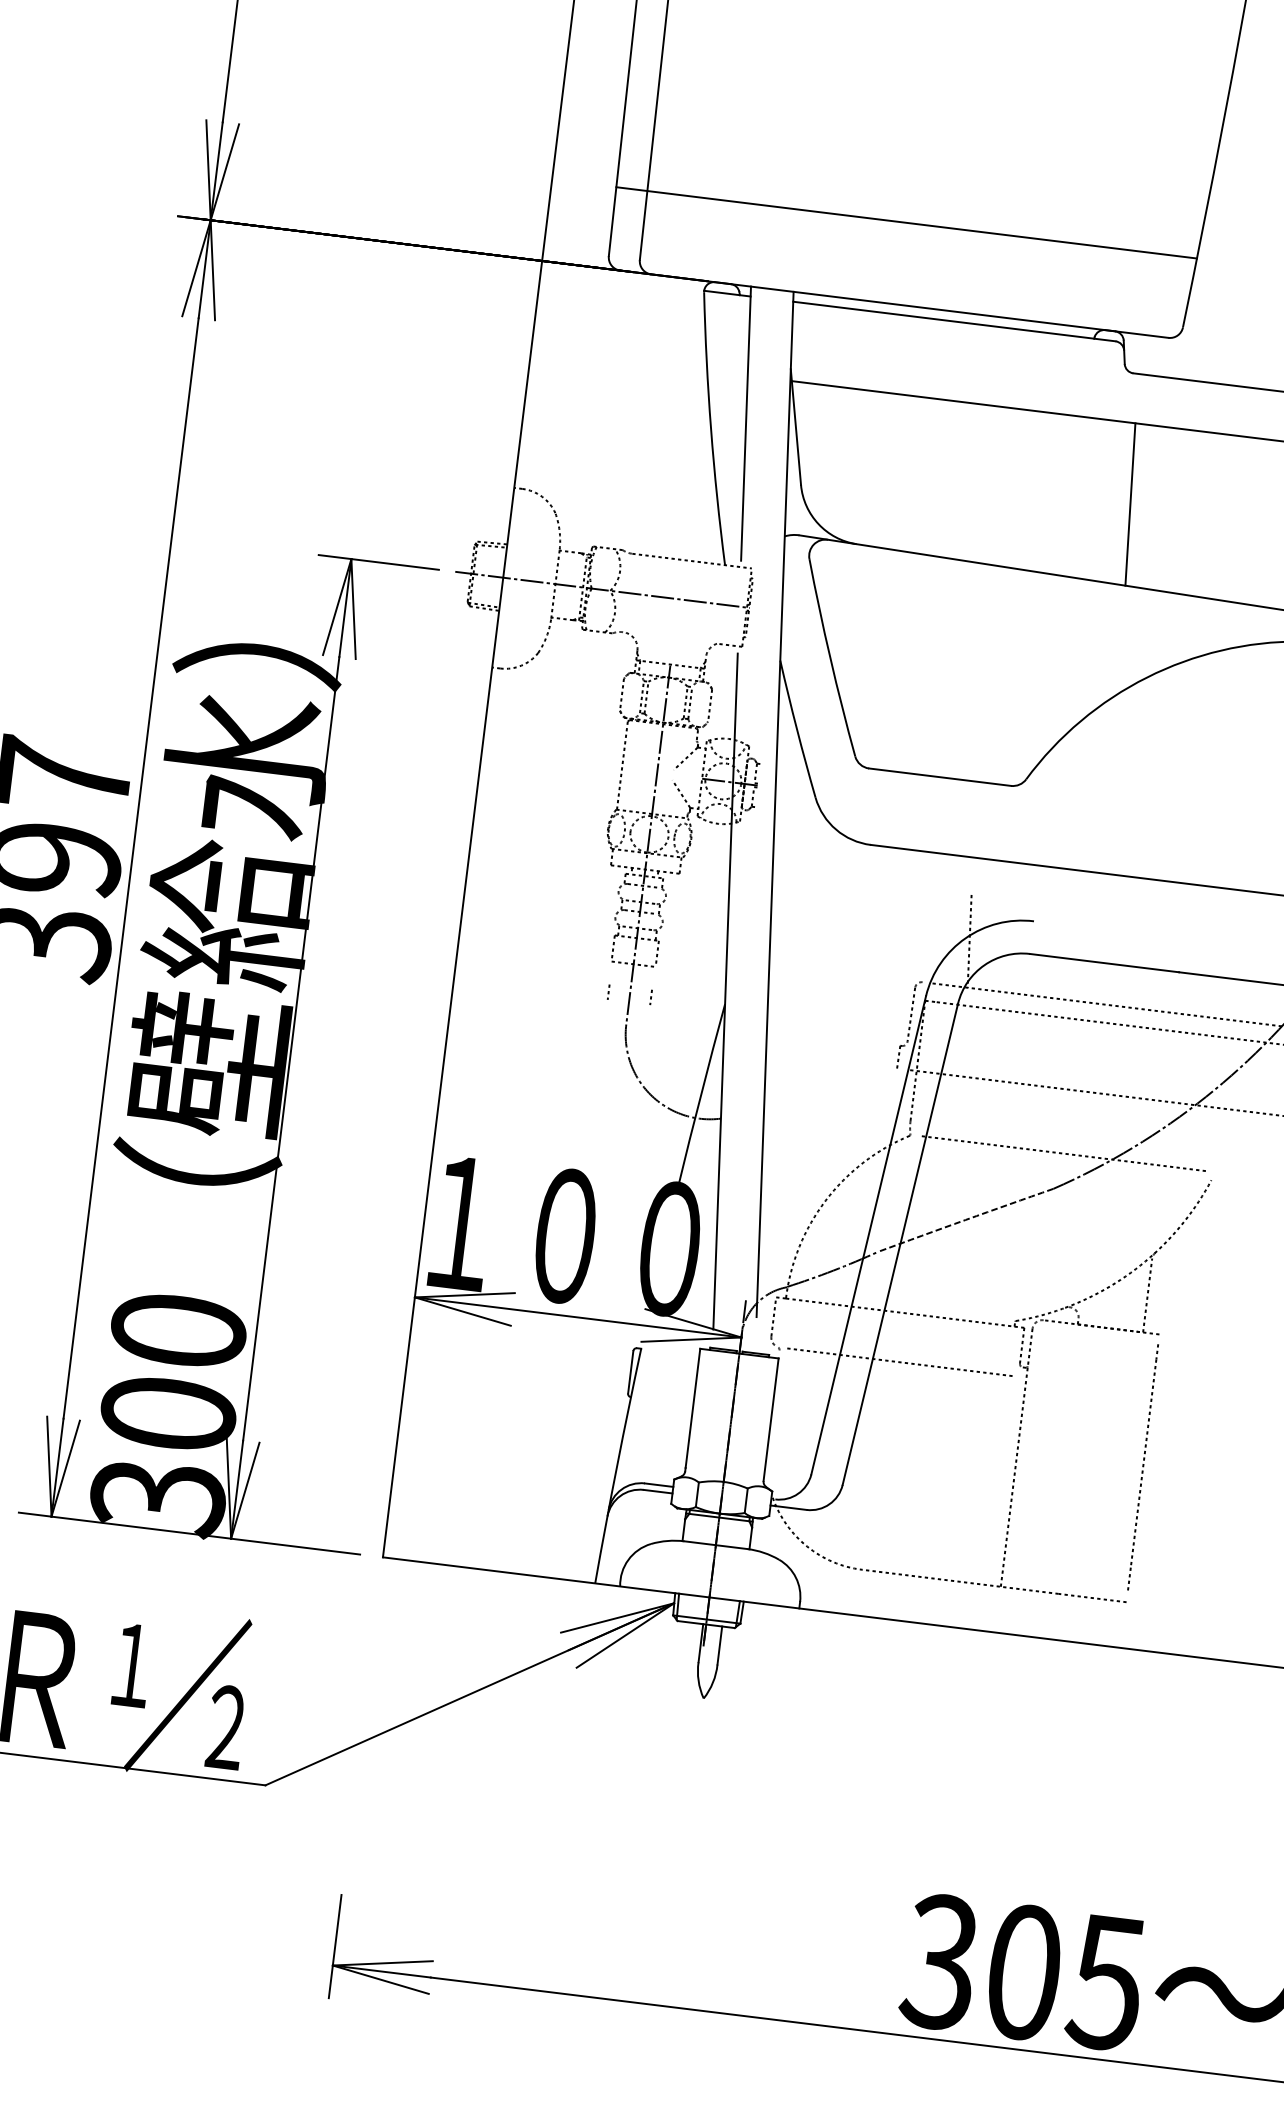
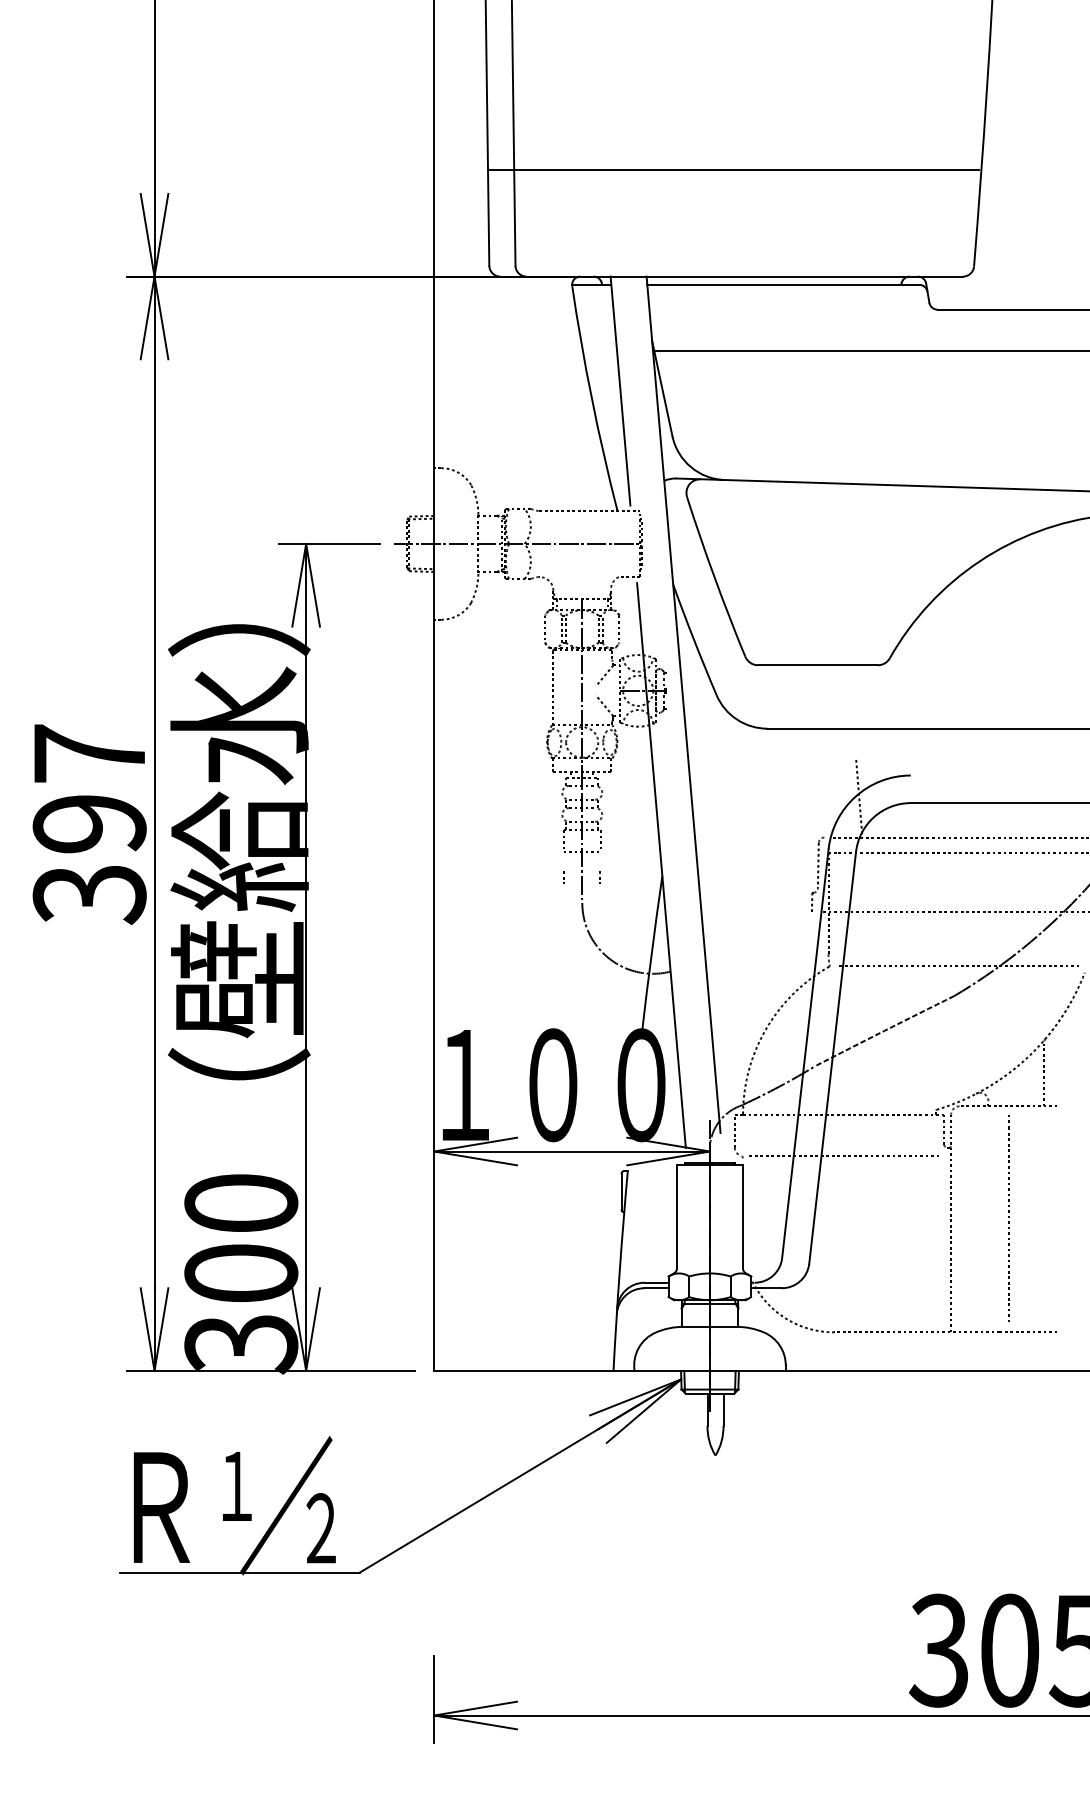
line: (906, 222) -> (733, 169), moved
line: (1130, 505) -> (948, 419), removed
part: (1142, 1467) -> (1008, 1218), moved

